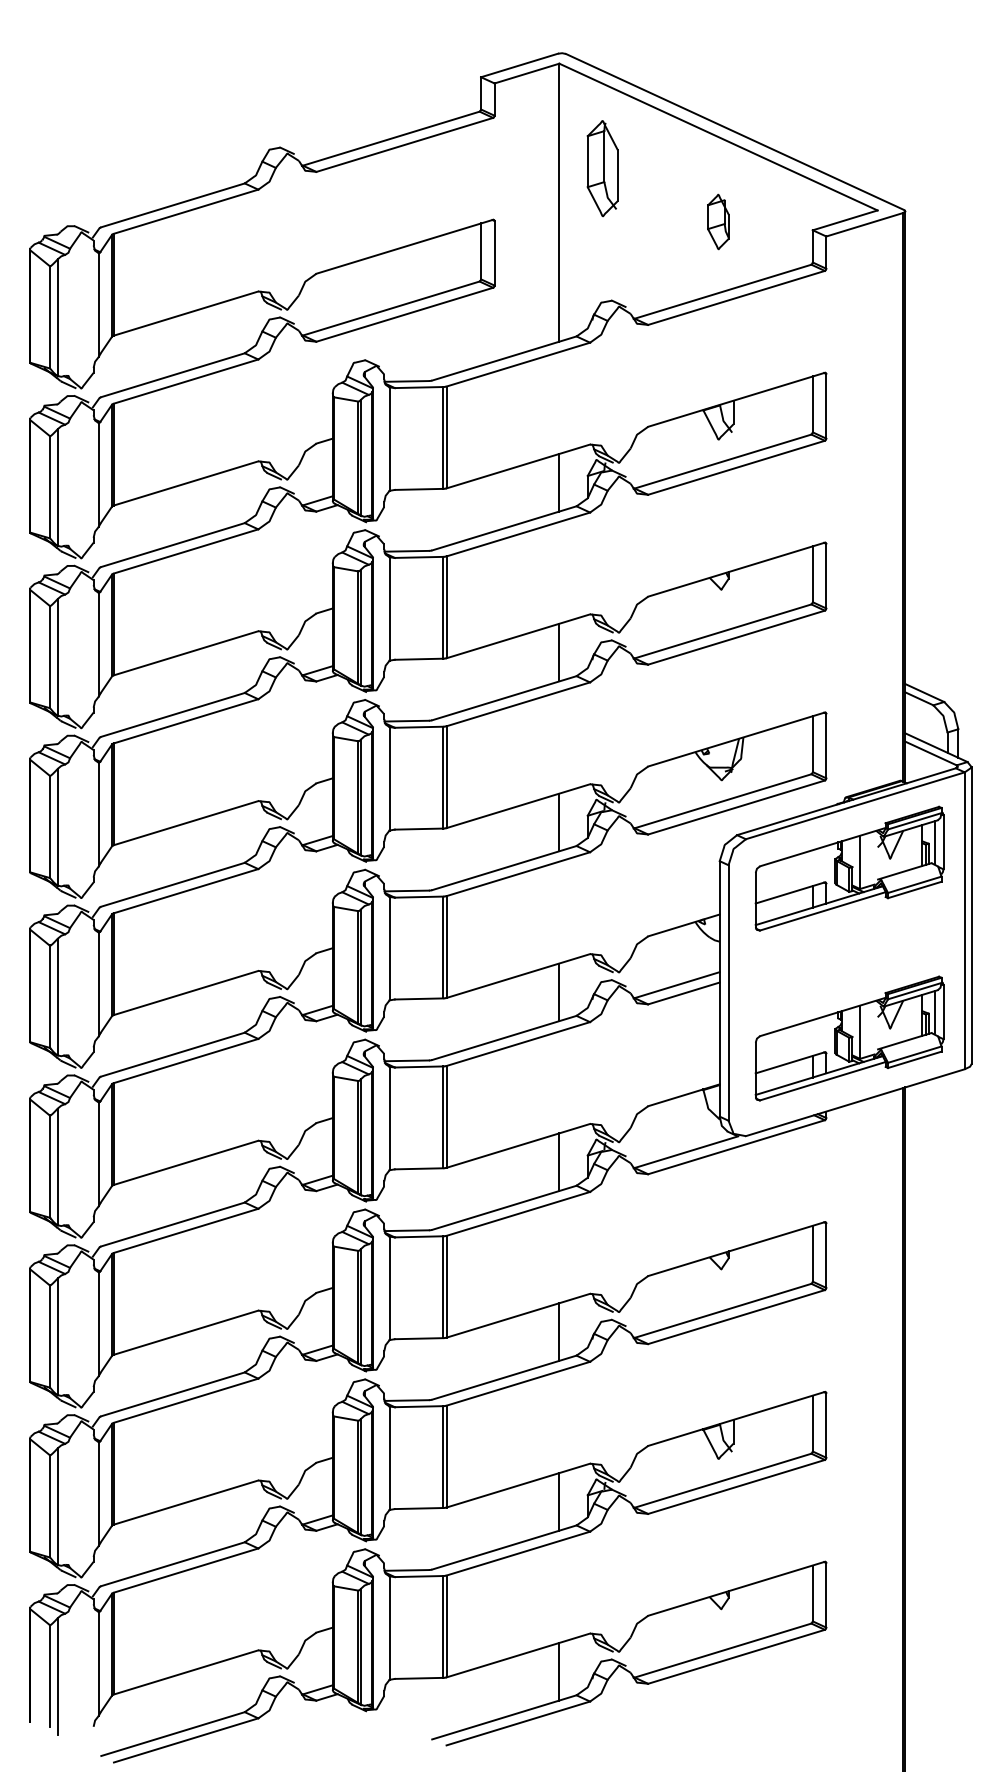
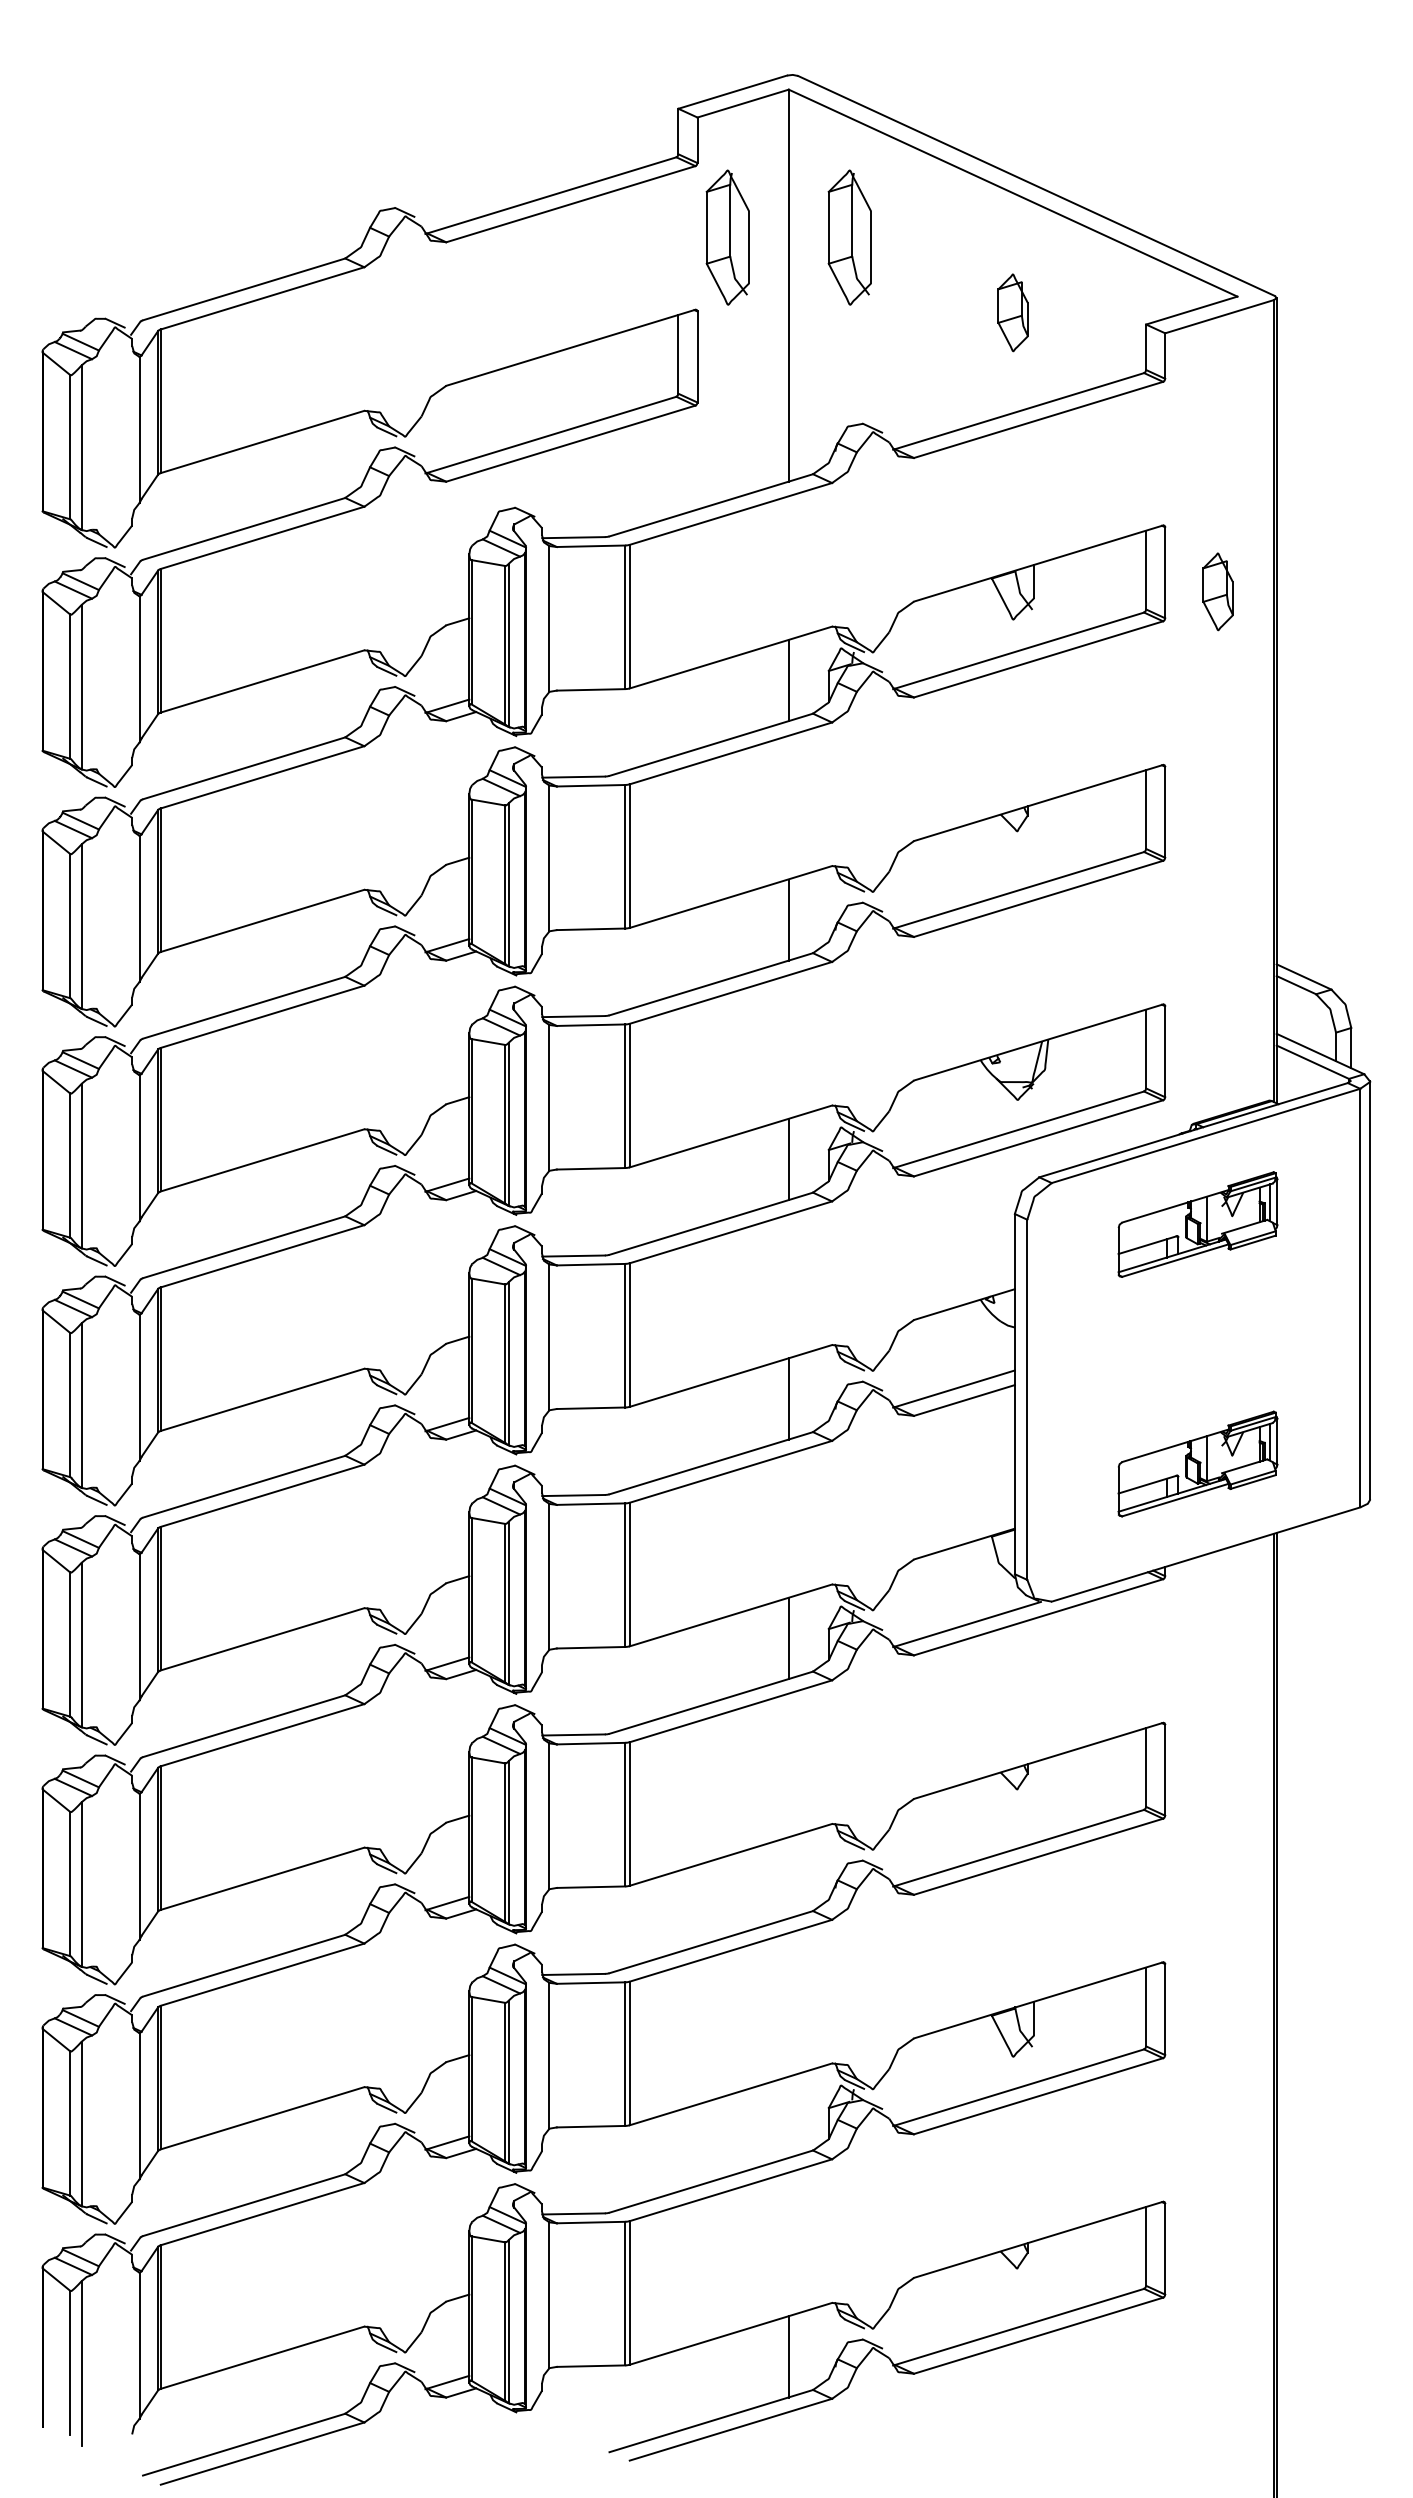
part: (515, 168) -> (727, 237), added
part: (863, 419) -> (1217, 591), added
part: (849, 868) -> (1197, 1224), size x0.6
part: (849, 1038) -> (1197, 1463), size x0.6
line: (559, 1331) -> (788, 1877), removed
line: (559, 1502) -> (788, 2117), removed

